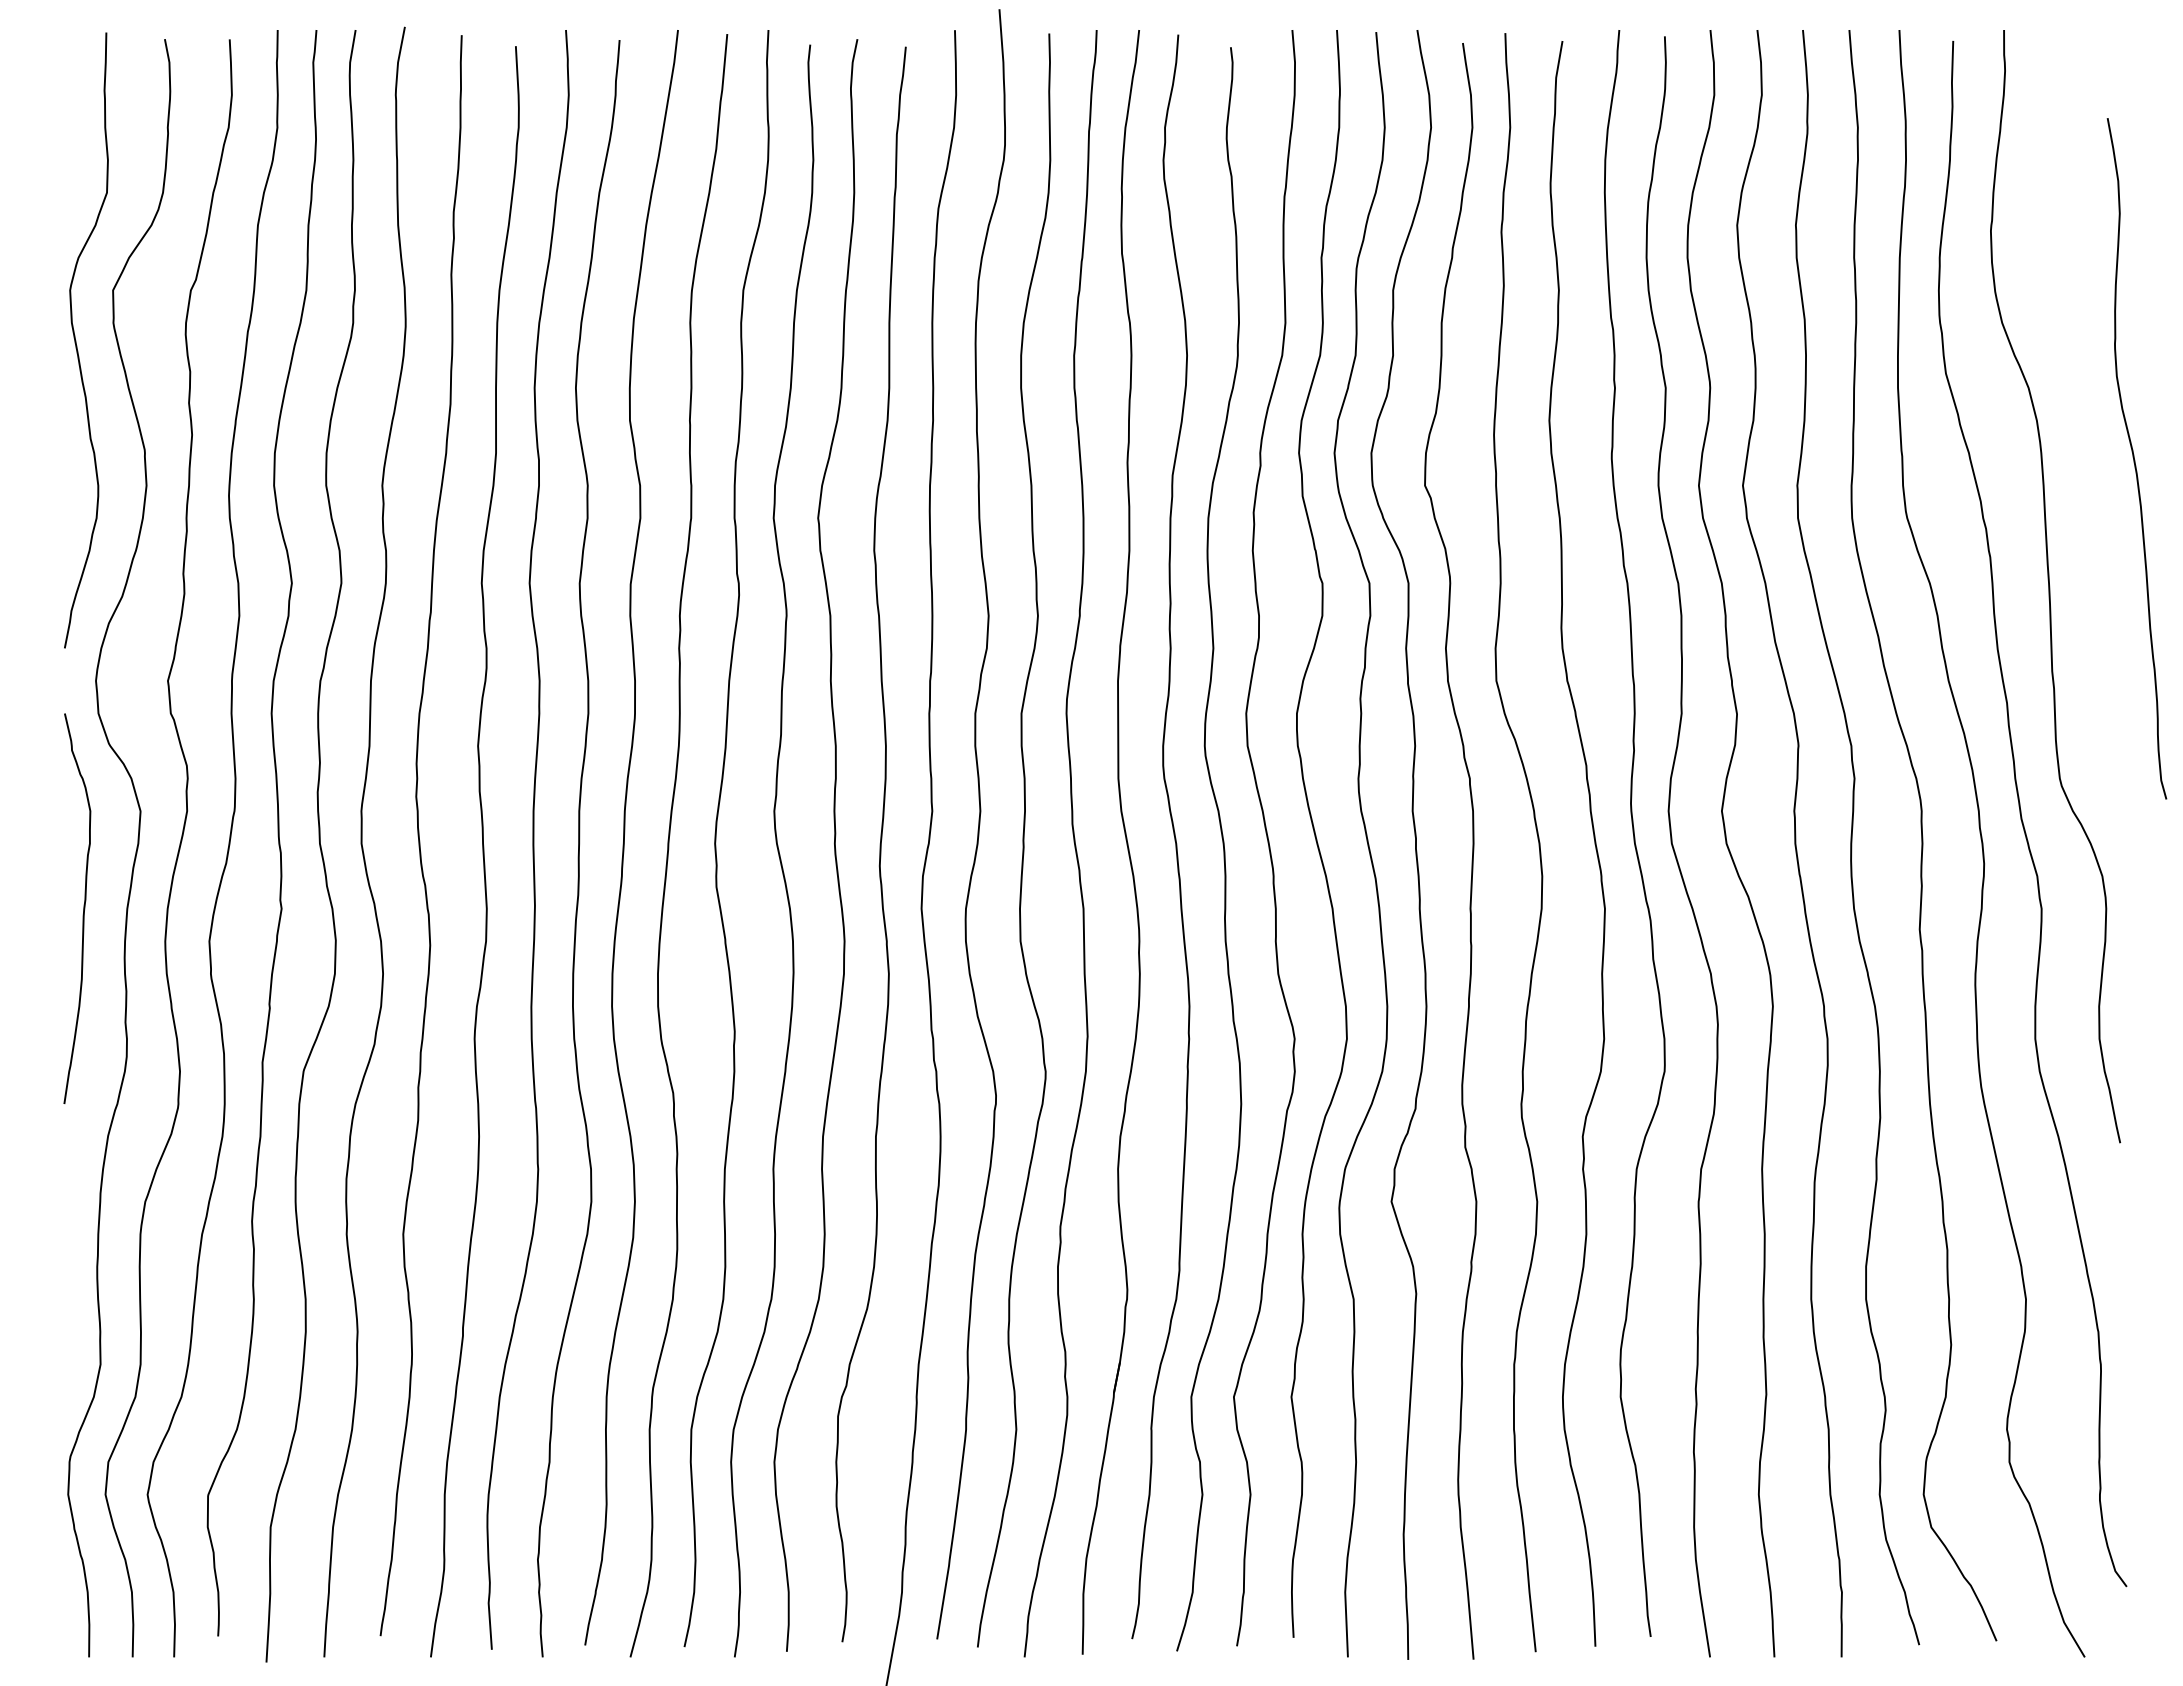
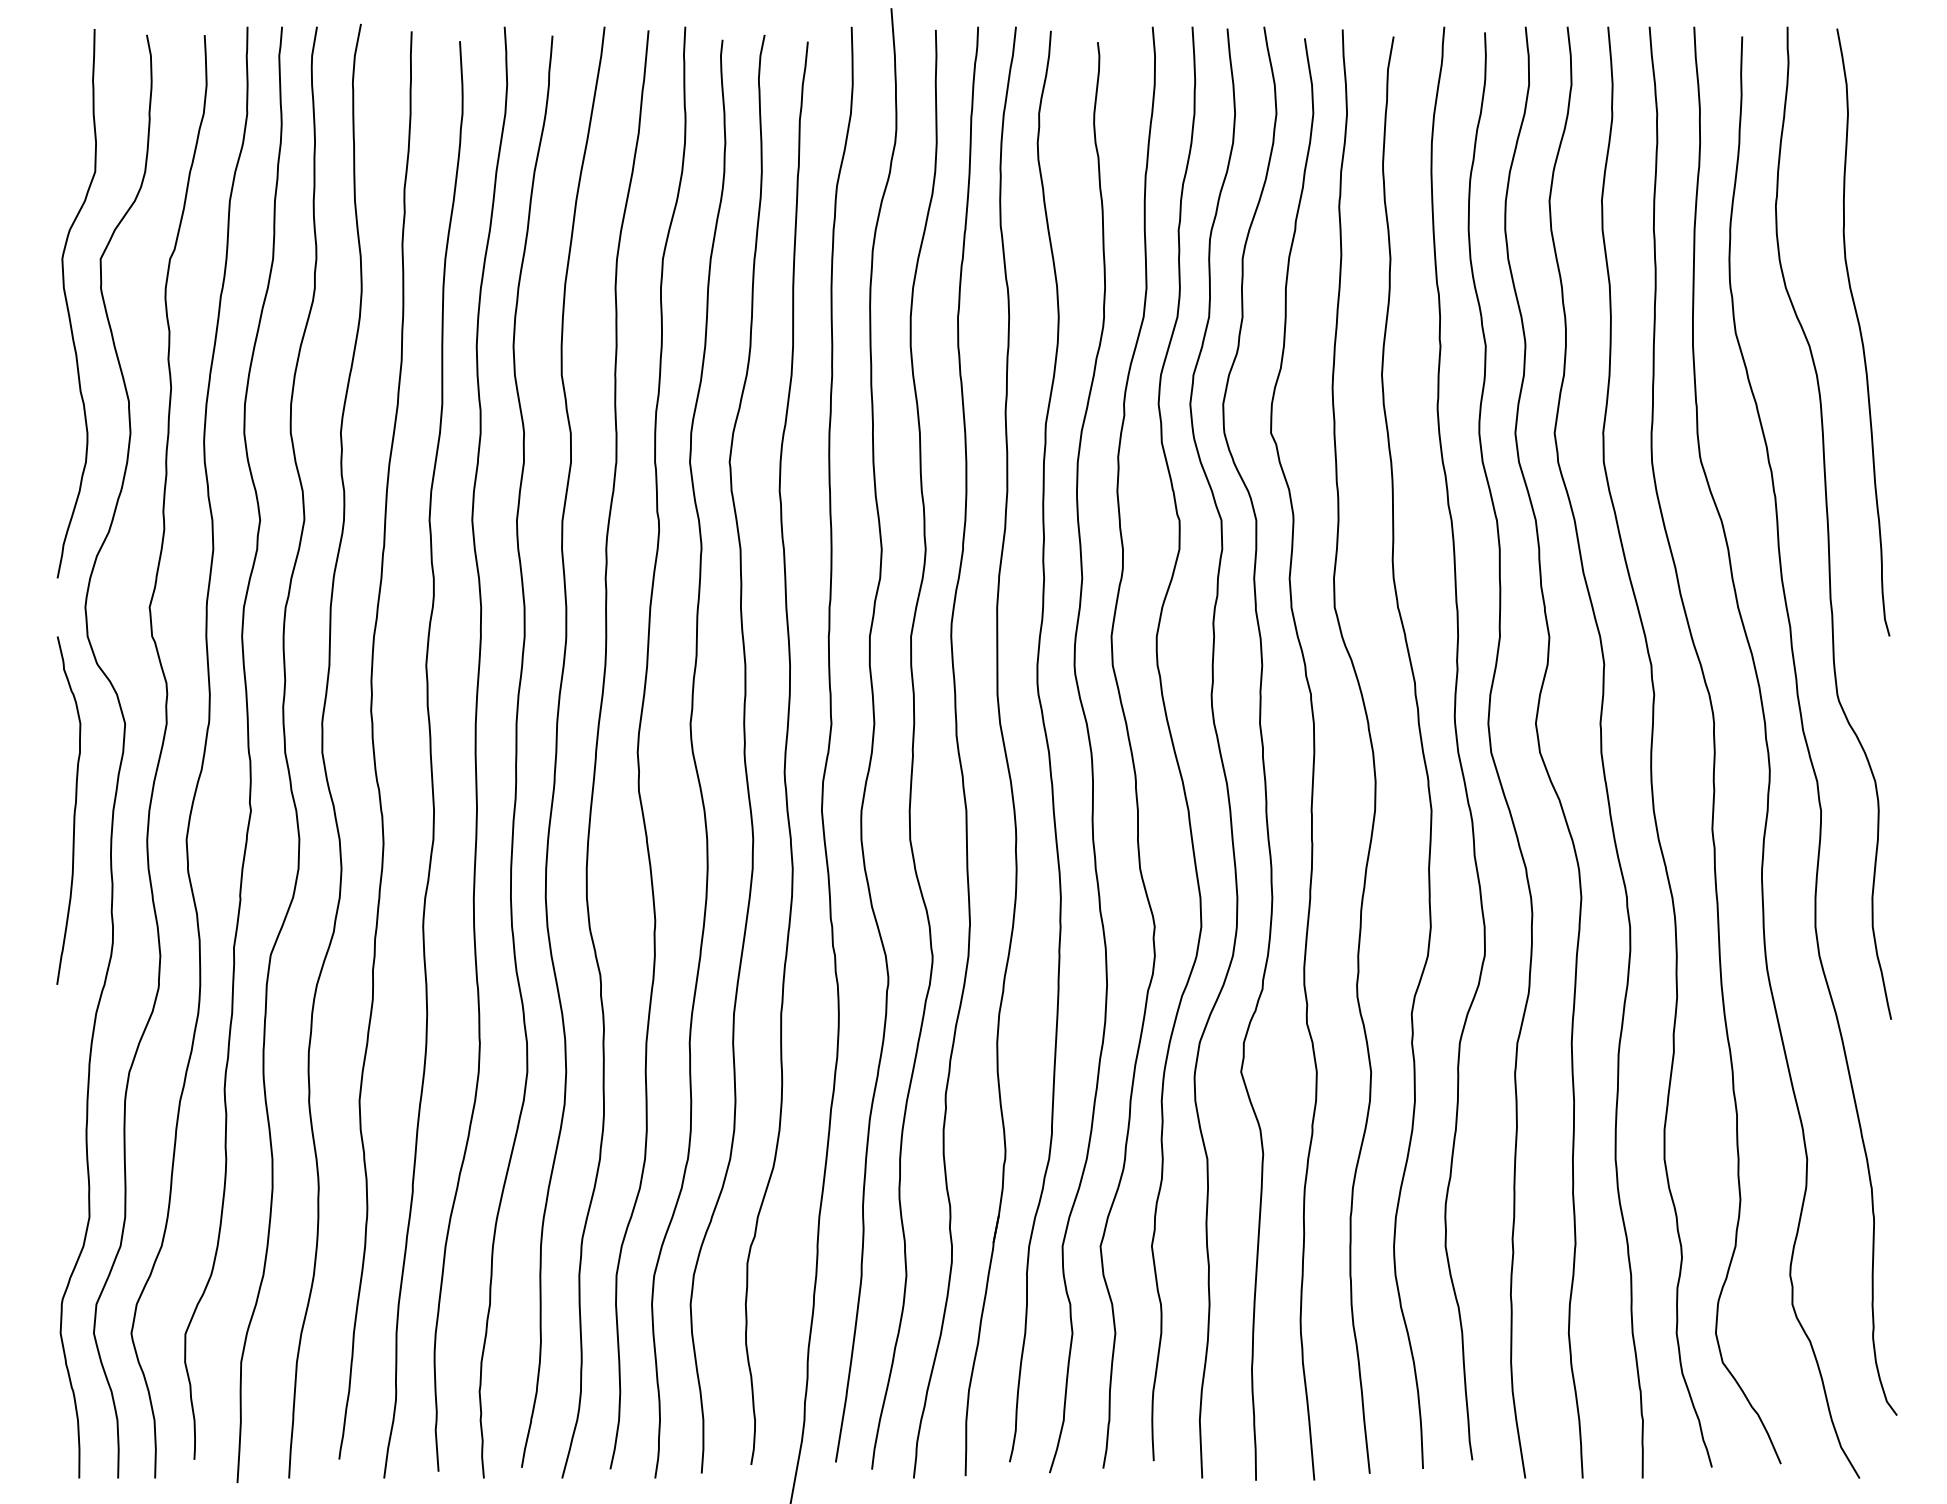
curve: (2134, 458) -> (1861, 332), moved

